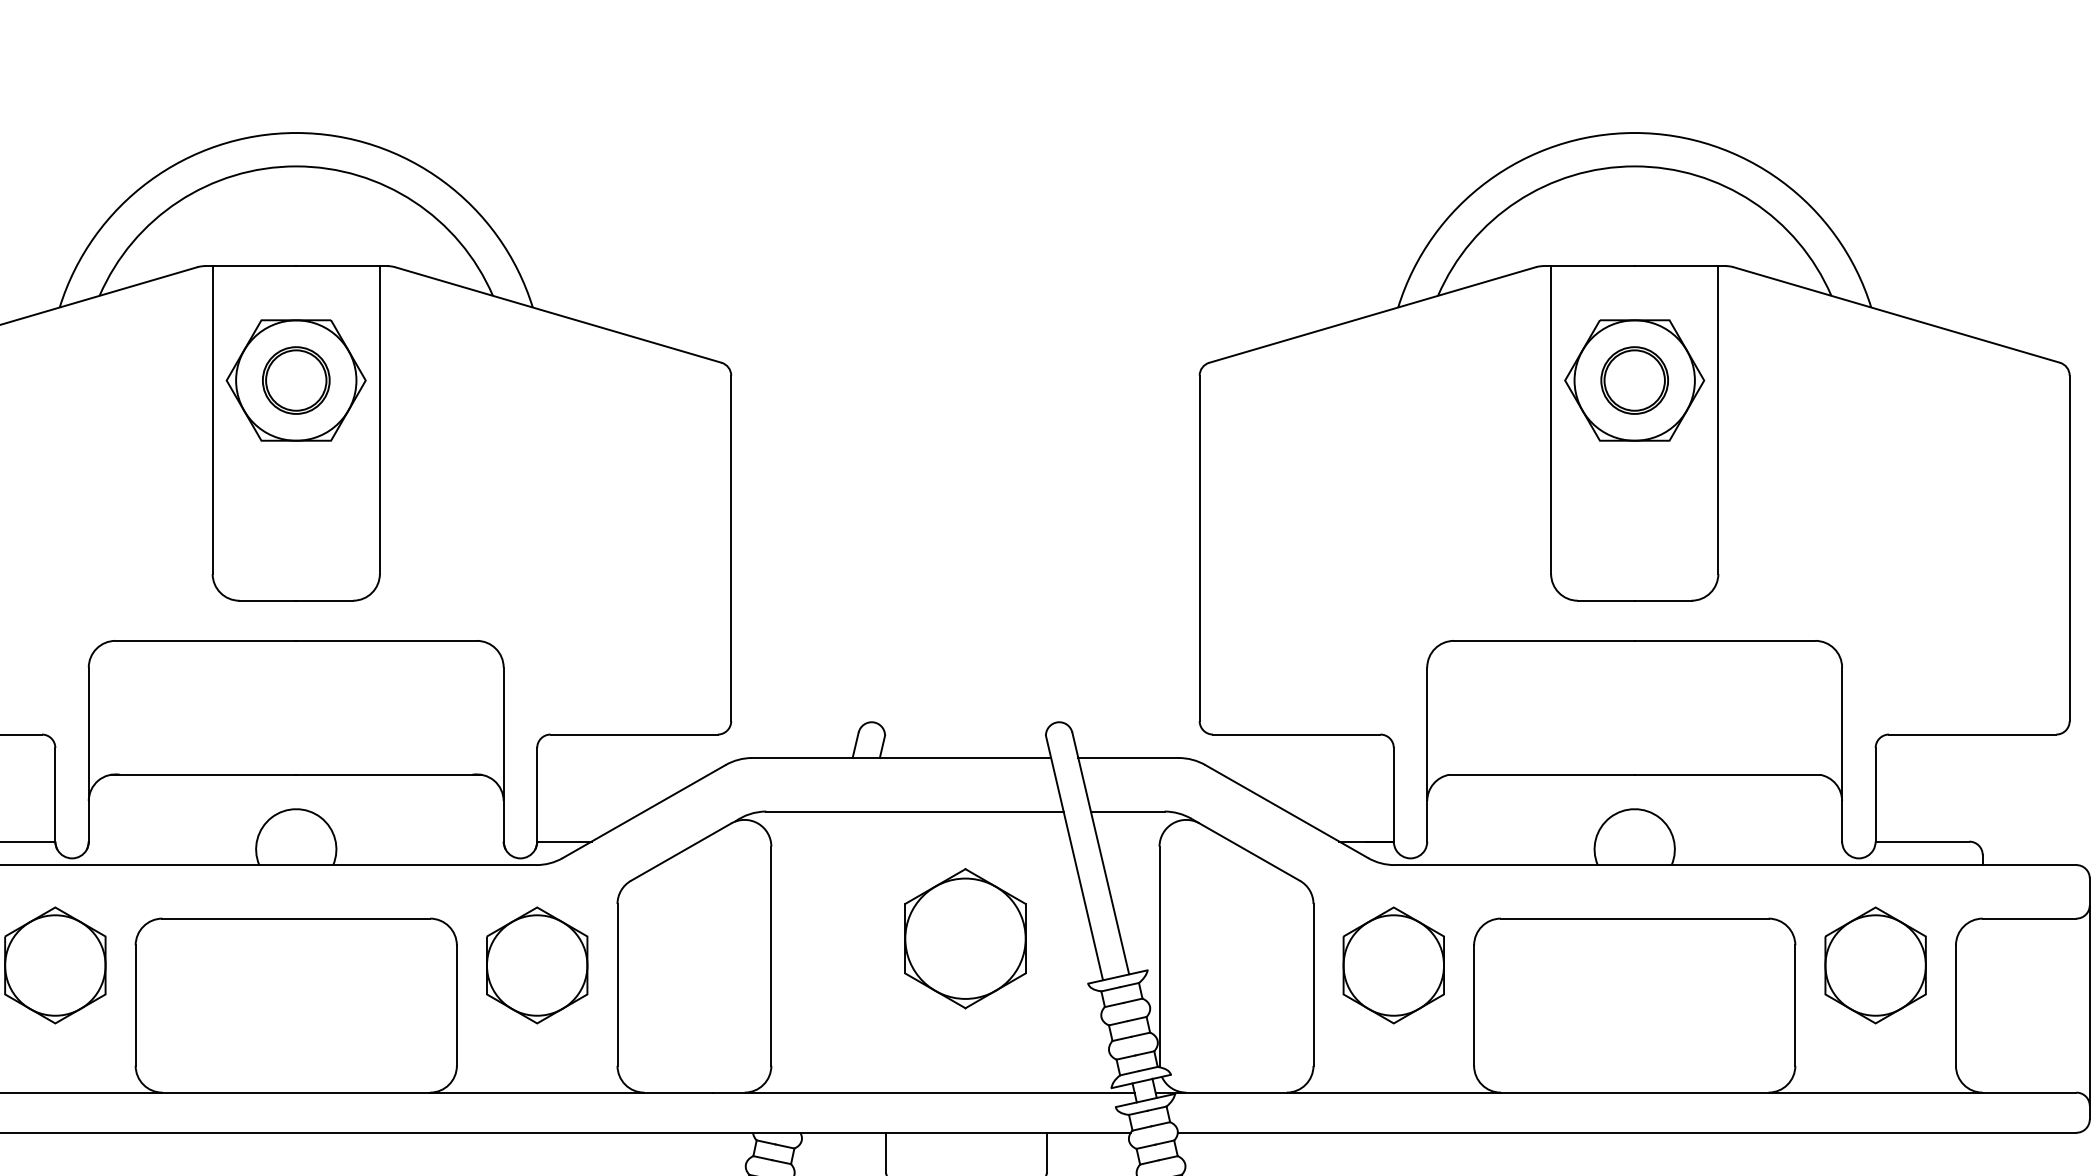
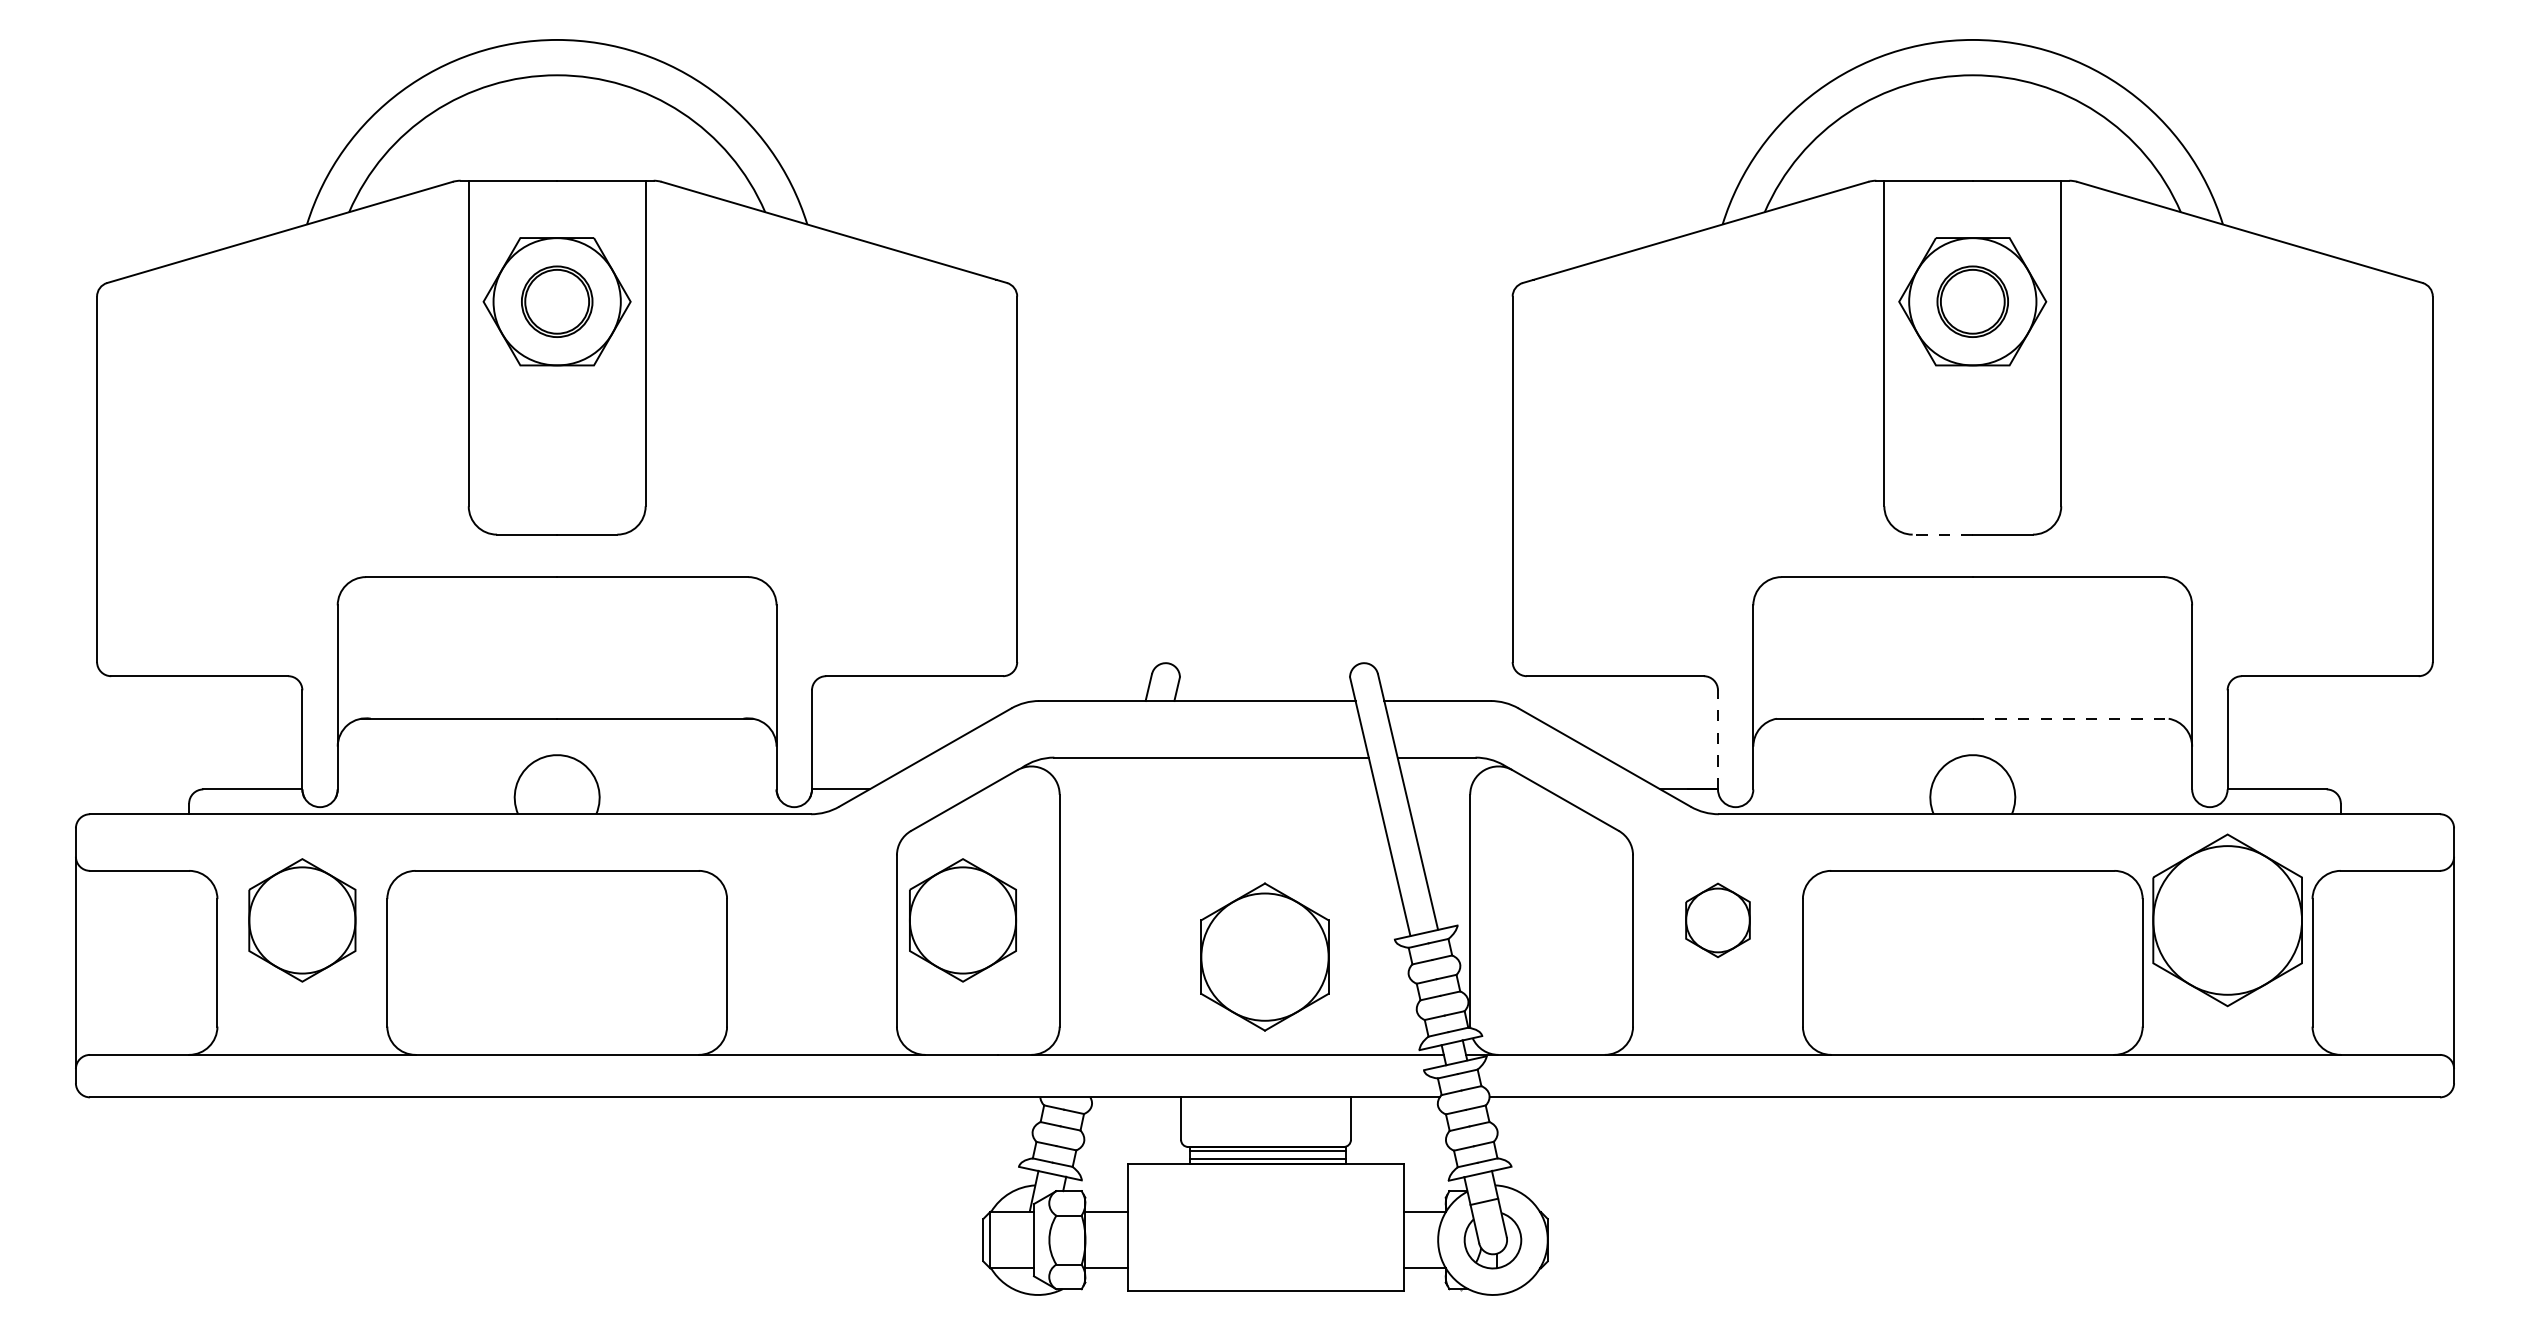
line: (1606, 600) -> (1942, 534), solid -> dashed
line: (1727, 774) -> (2070, 718), solid -> dashed
line: (1393, 794) -> (1717, 739), solid -> dashed
part: (965, 938) -> (1264, 956), moved
part: (537, 965) -> (963, 920), moved
part: (1393, 965) -> (1717, 920), size x0.6
part: (1875, 965) -> (2227, 920), size x1.4

